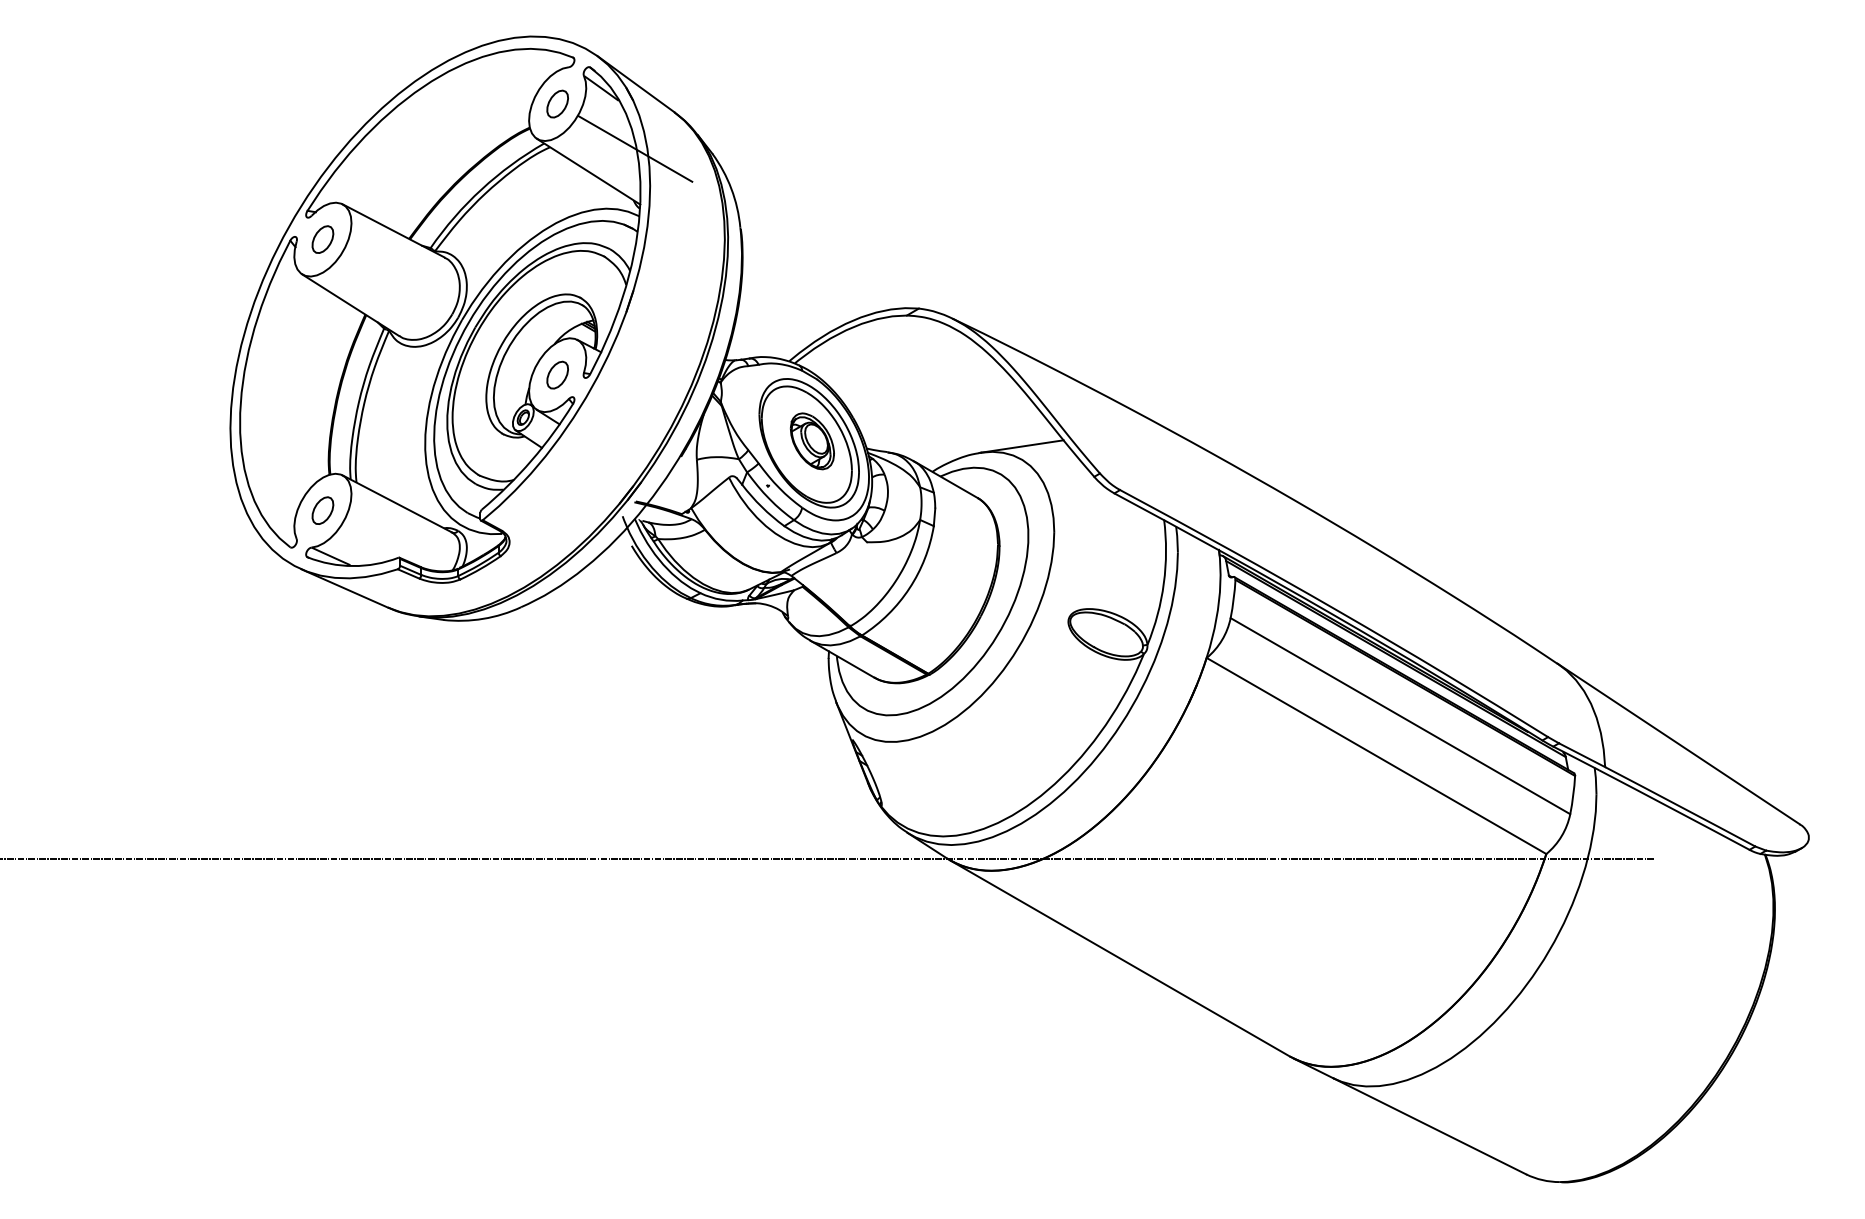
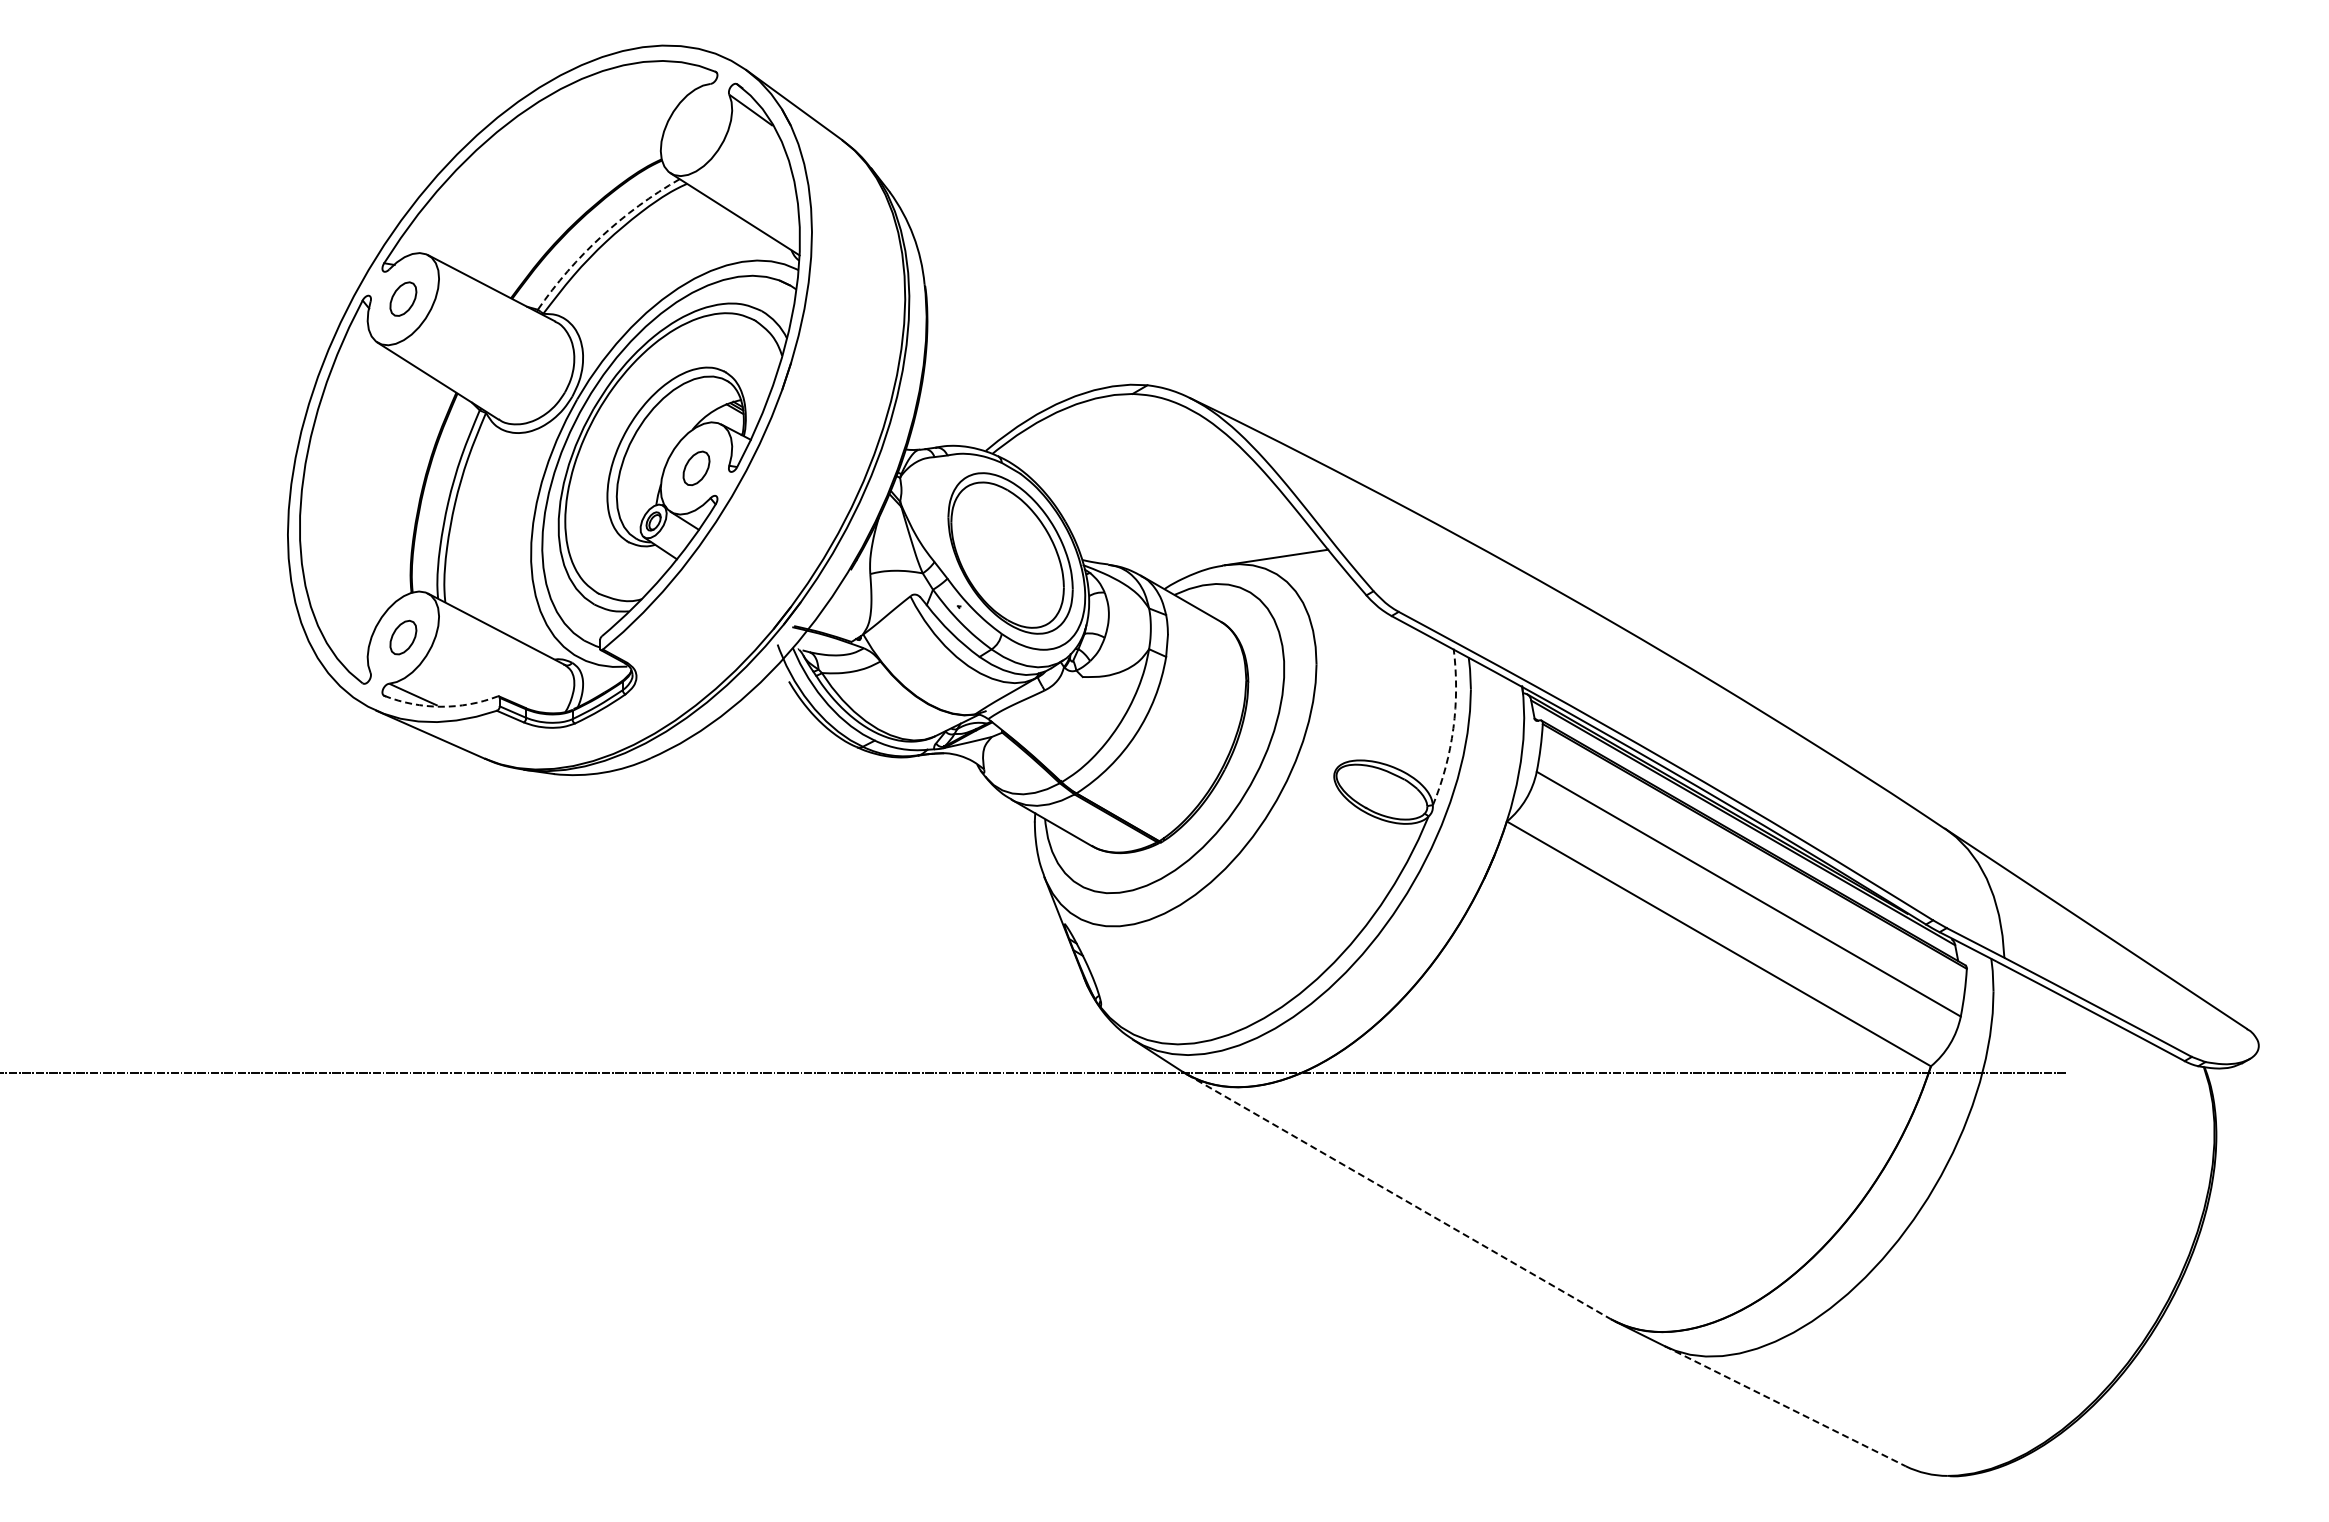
part: (557, 103) -> (696, 129), removed
line: (635, 148) -> (793, 185), removed
arc: (481, 189) -> (601, 236), solid -> dashed
part: (812, 440) -> (1014, 550), removed
arc: (353, 565) -> (441, 706), solid -> dashed
arc: (1163, 583) -> (1453, 728), solid -> dashed
line: (1119, 958) -> (1398, 1196), solid -> dashed
line: (1429, 1126) -> (1785, 1406), solid -> dashed

